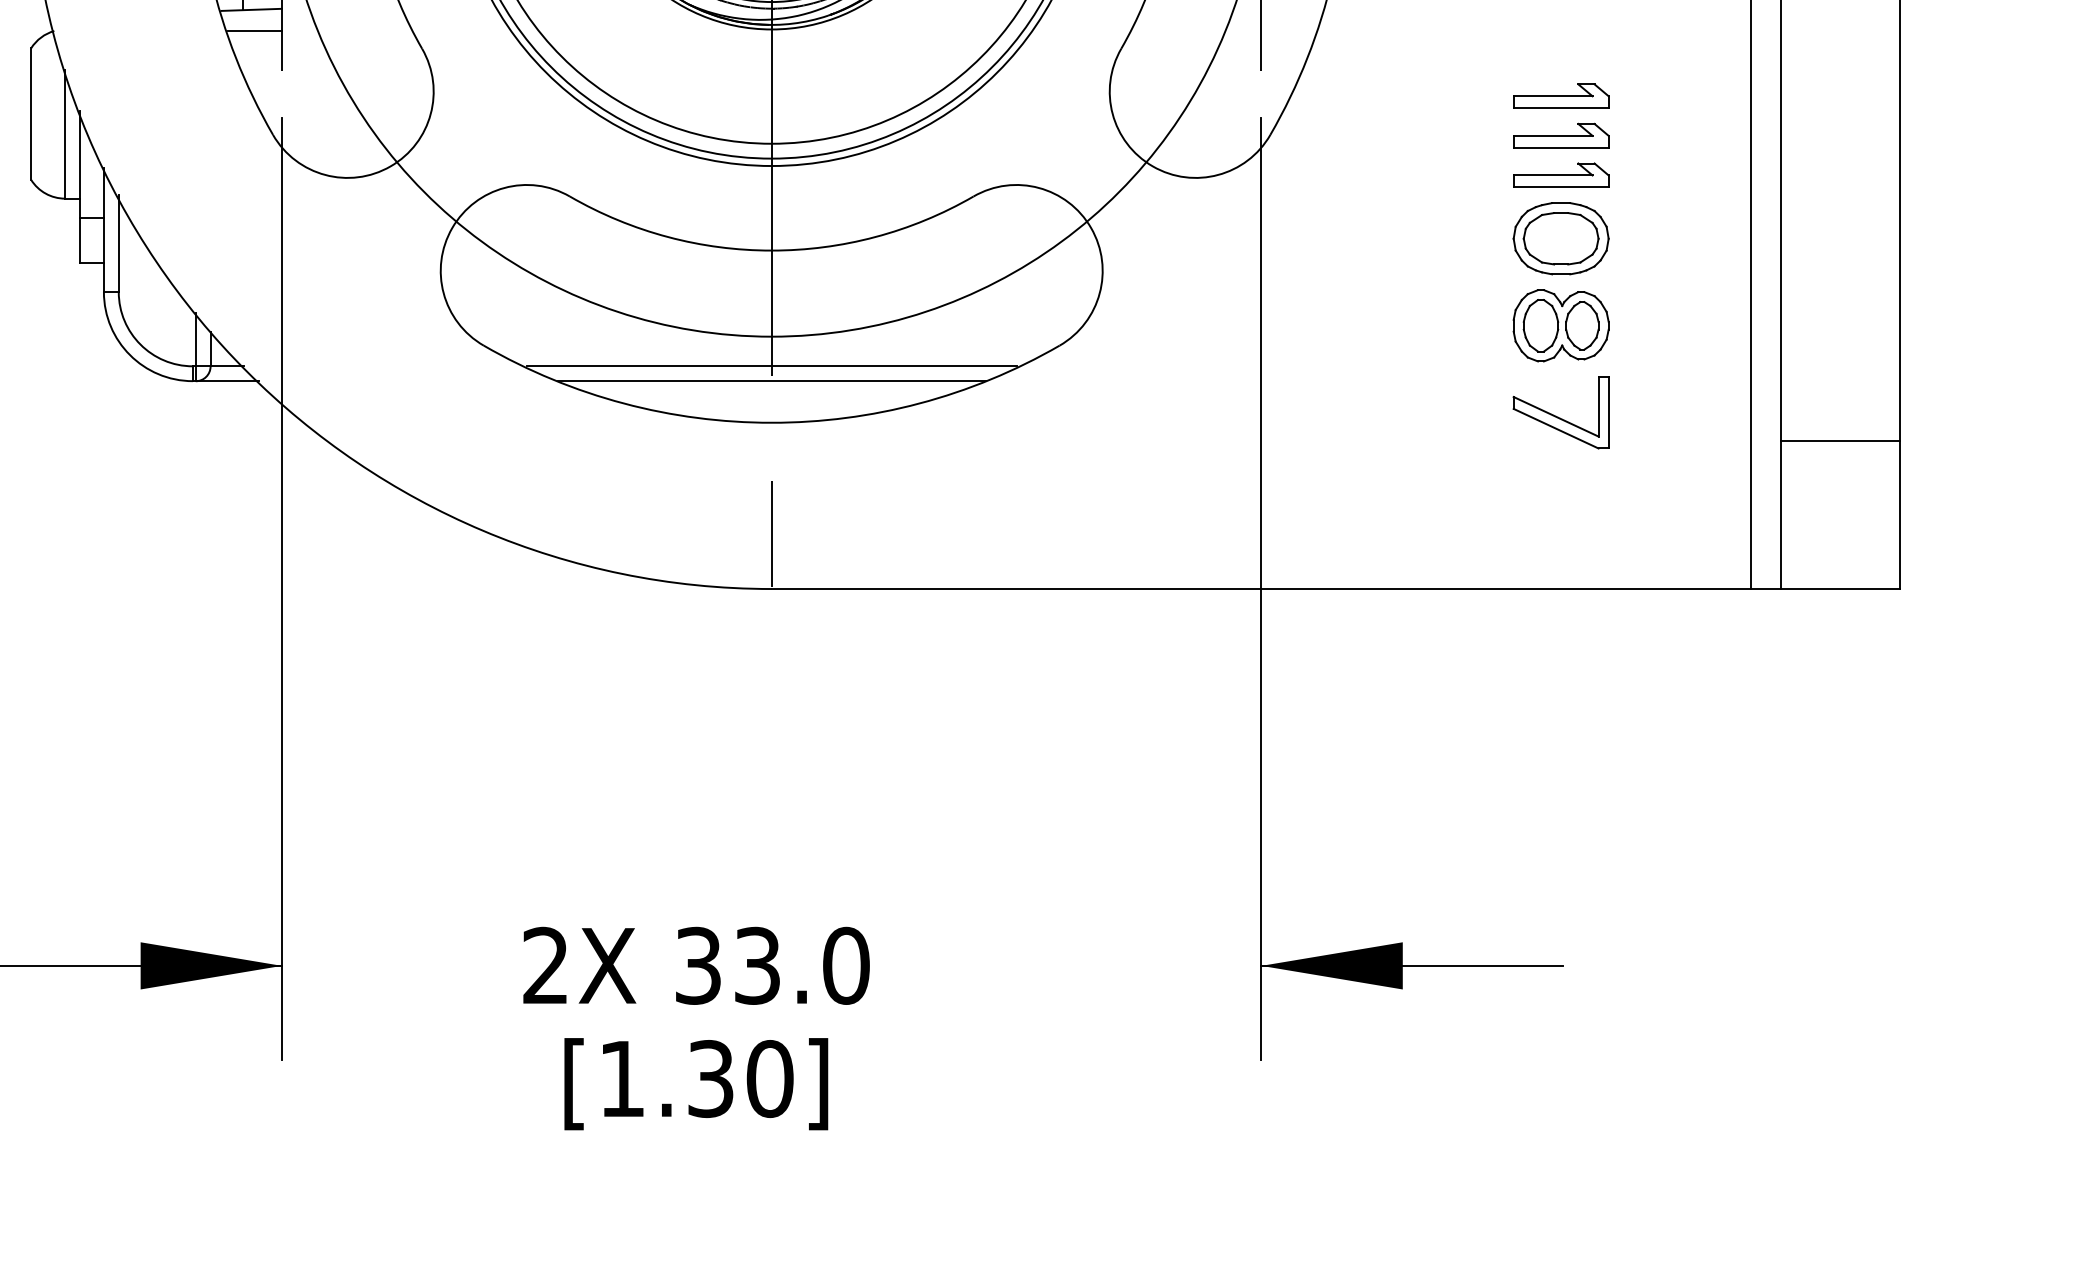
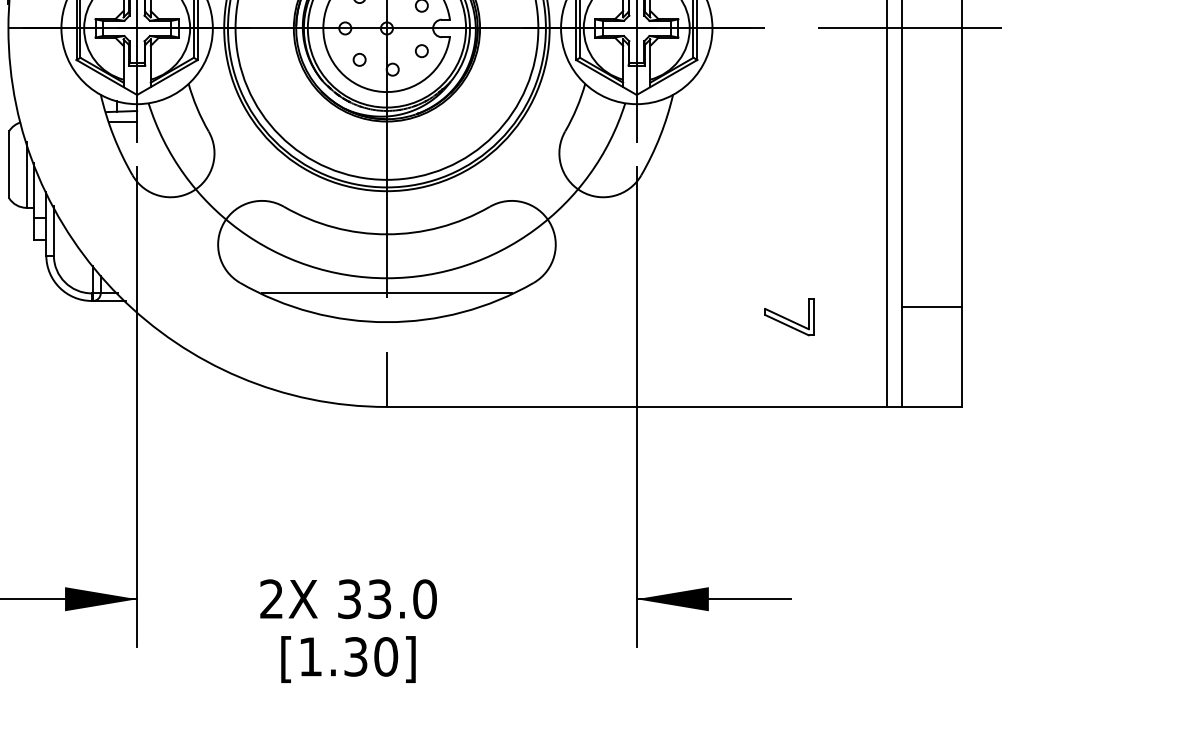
part: (1560, 221) -> (789, 219), removed
line: (770, 382) -> (386, 301), removed
line: (1839, 441) -> (931, 307), moved

